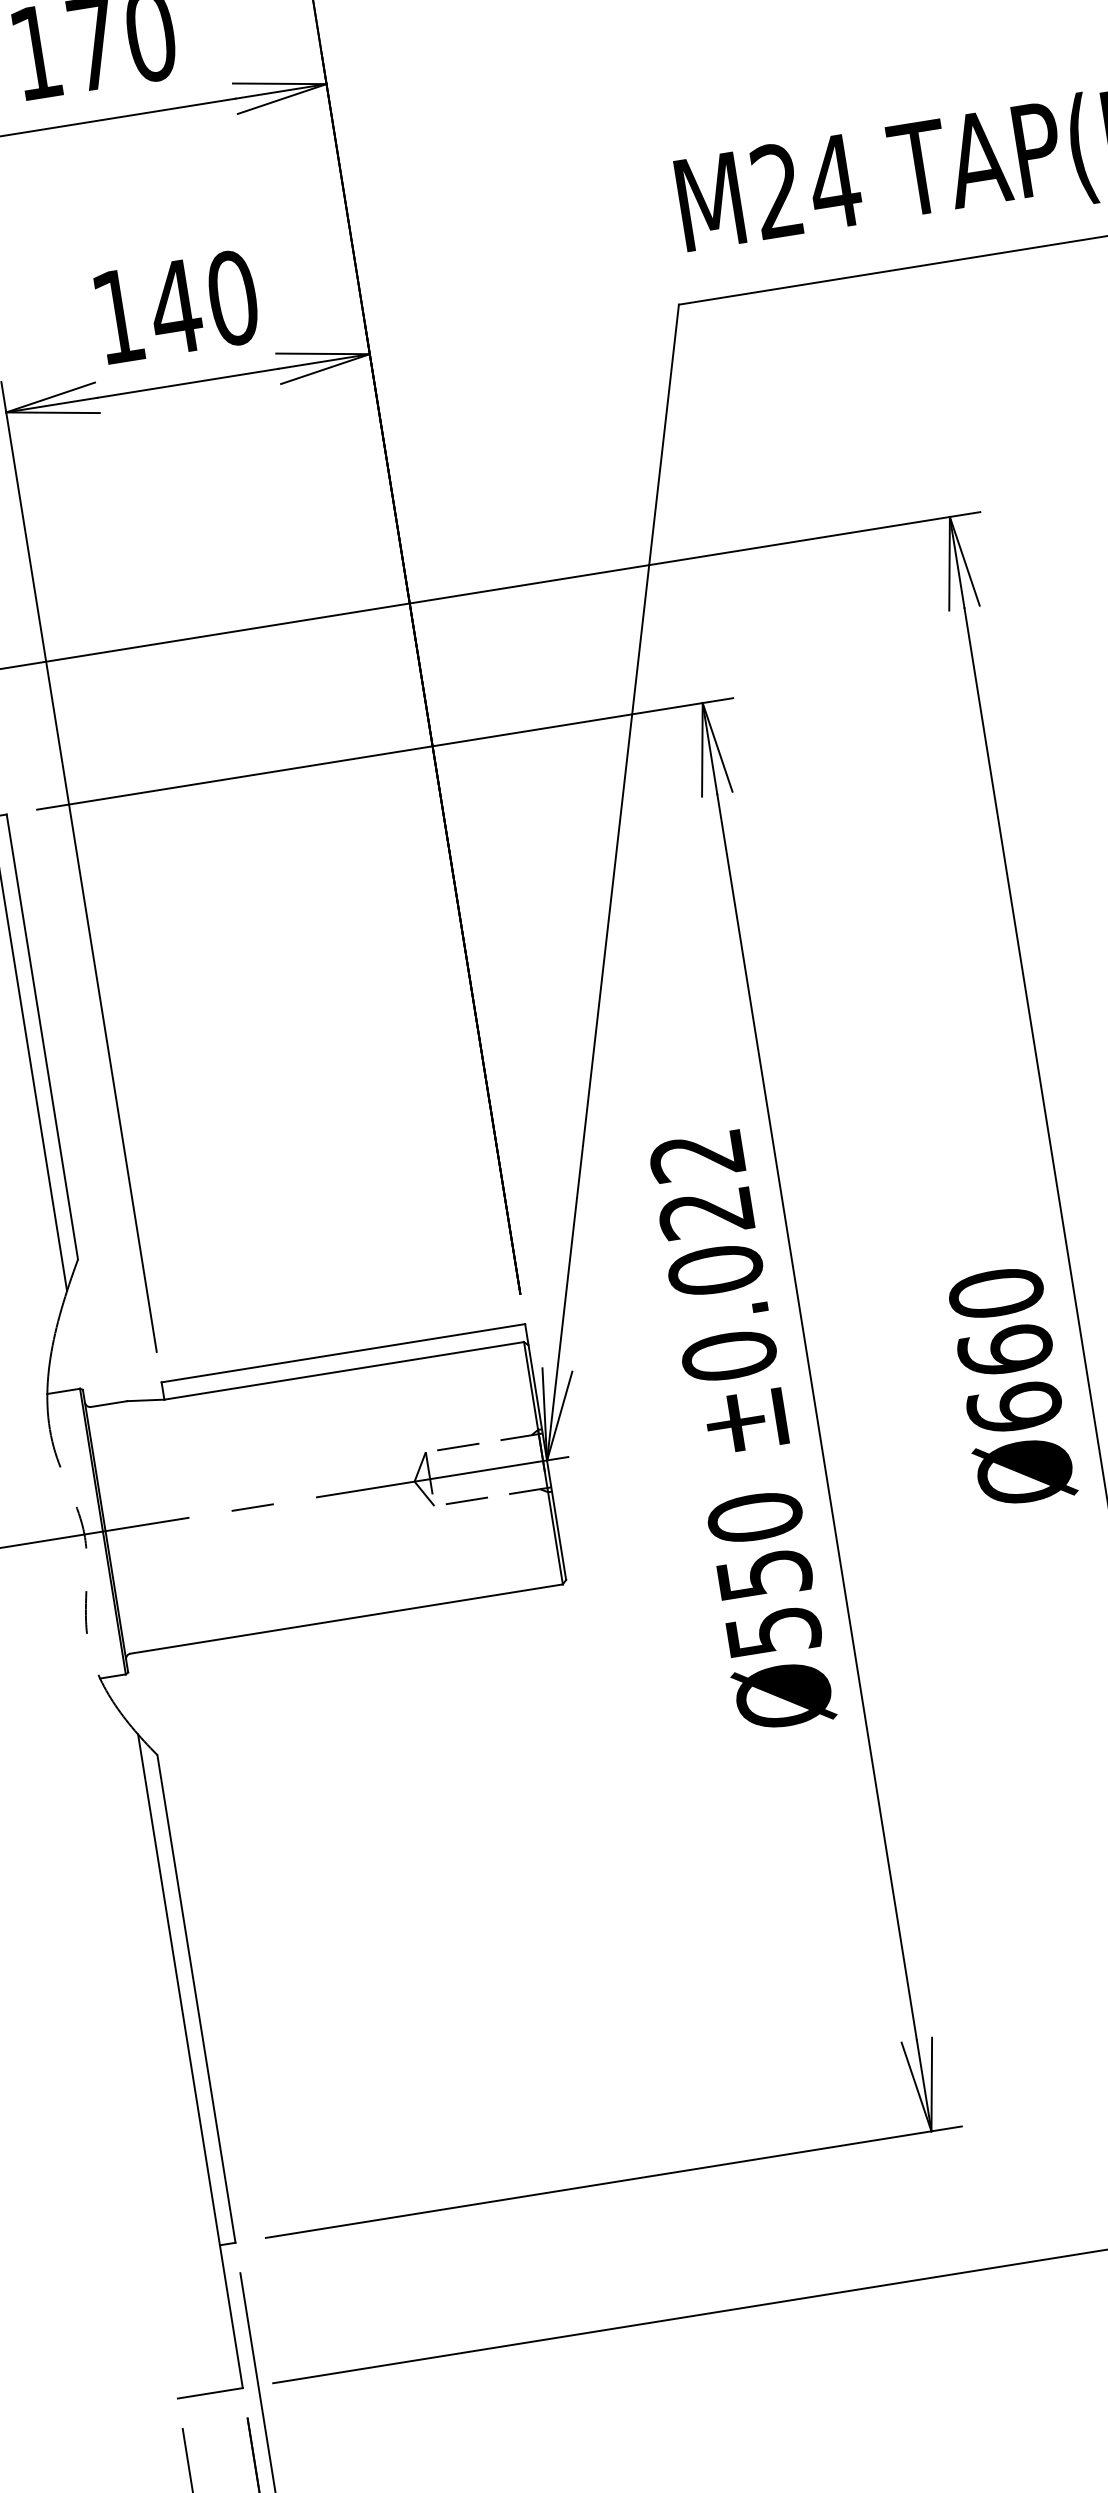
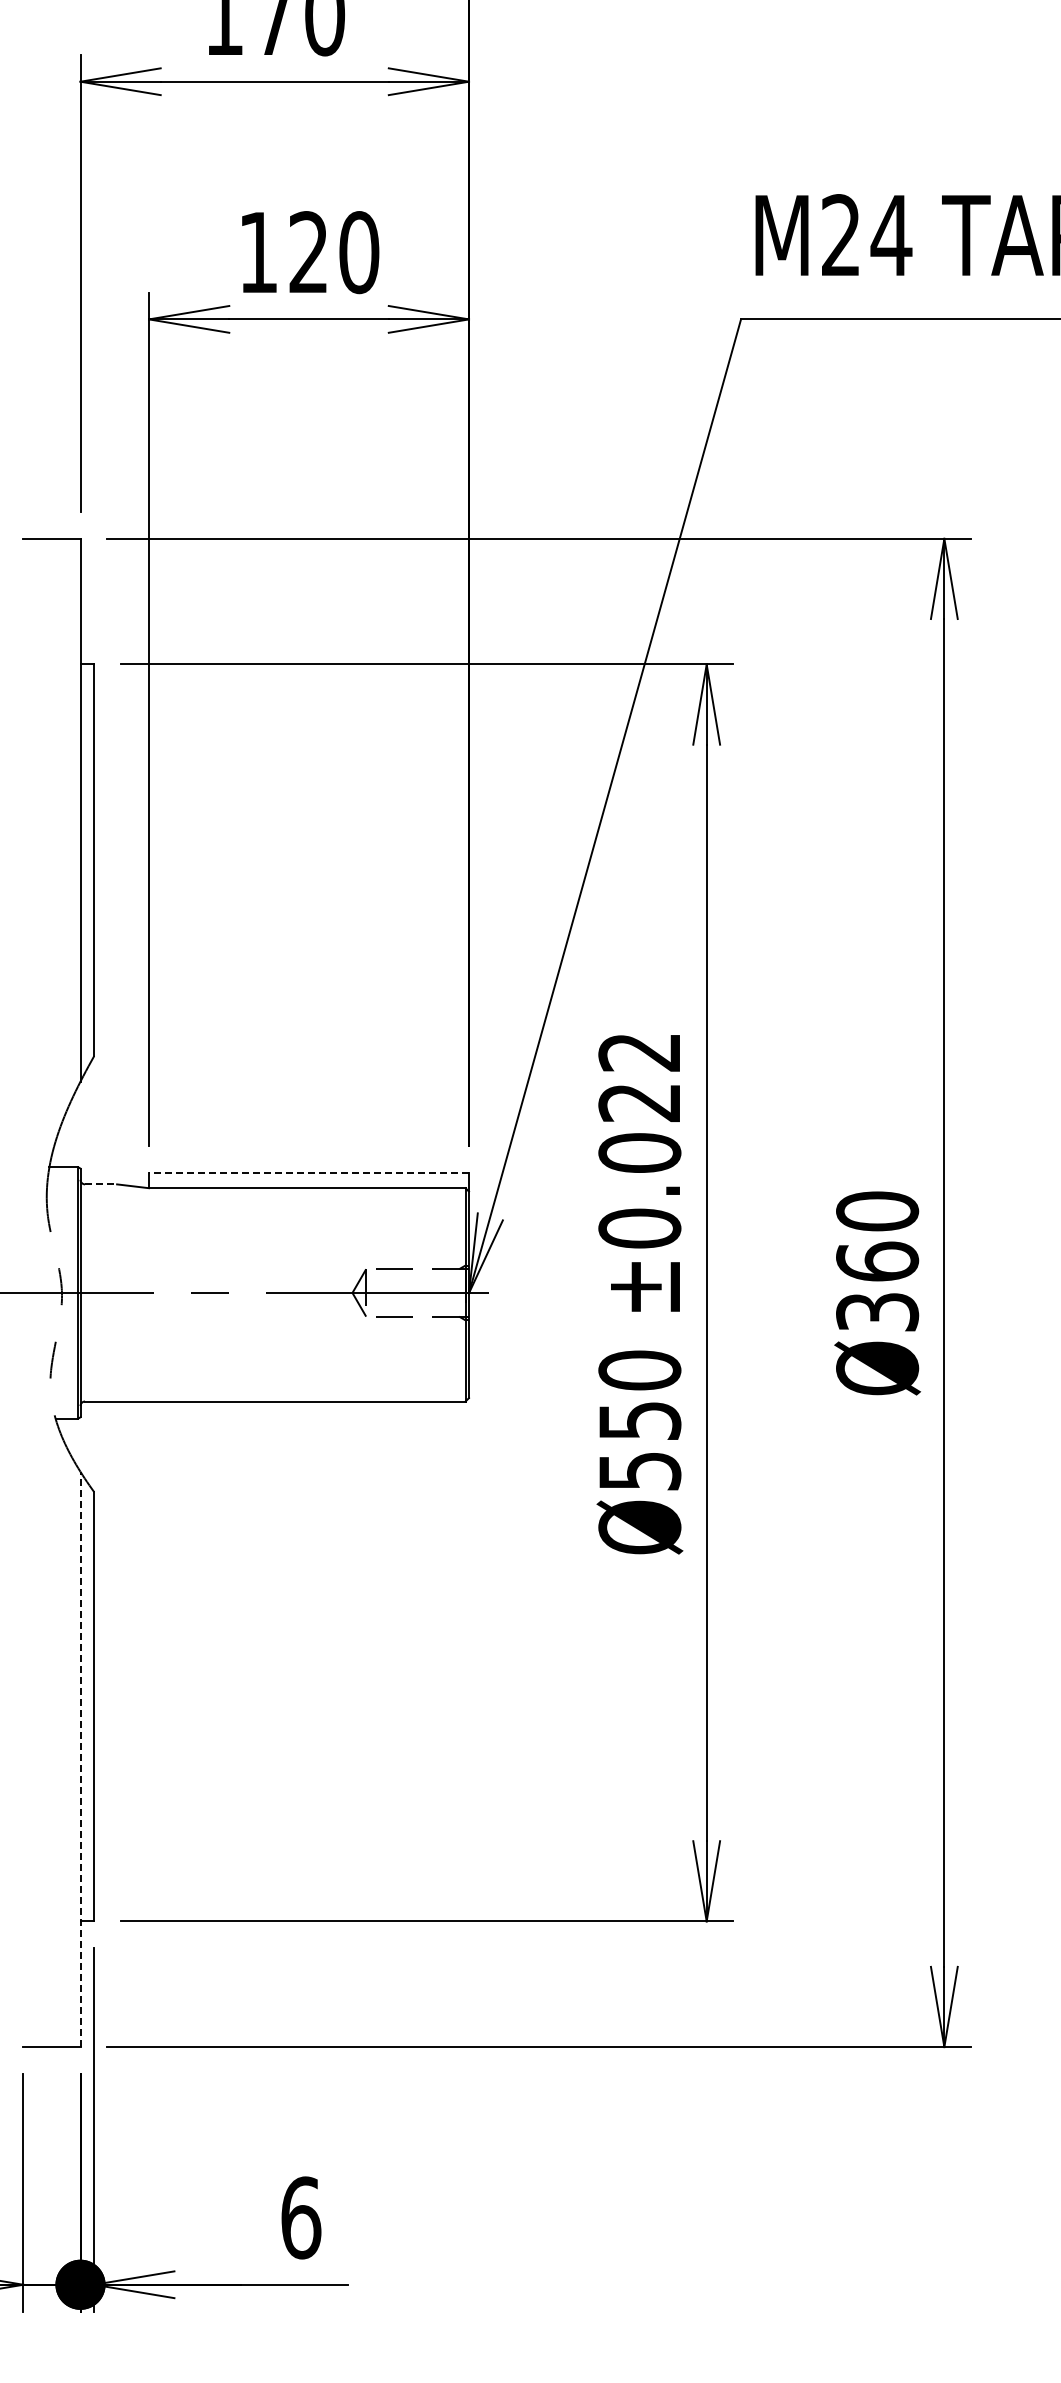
text: (175, 306) -> (308, 251), 140 -> 120
line: (343, 1352) -> (309, 1172), solid -> dashed
line: (109, 1404) -> (101, 1184), solid -> dashed
text: (1014, 1407) -> (877, 1311), Ø660 -> Ø360
line: (190, 2061) -> (80, 1759), solid -> dashed

